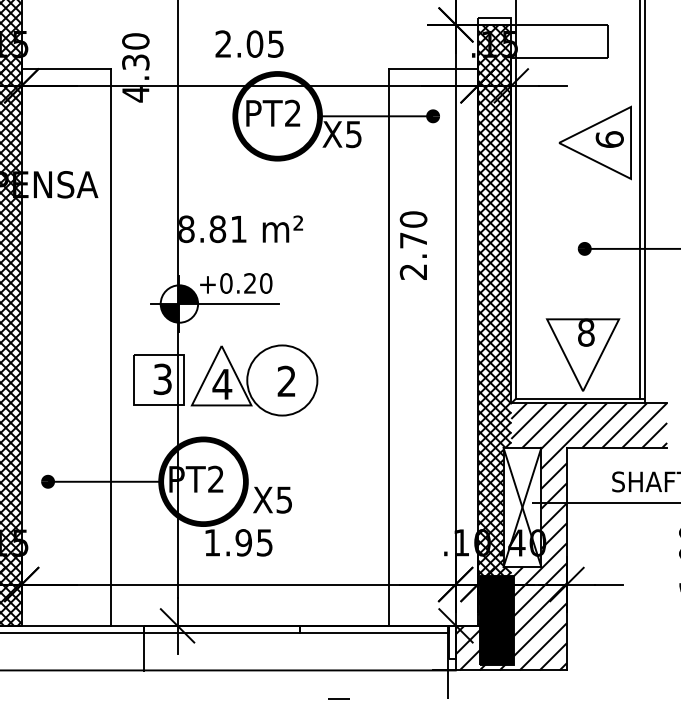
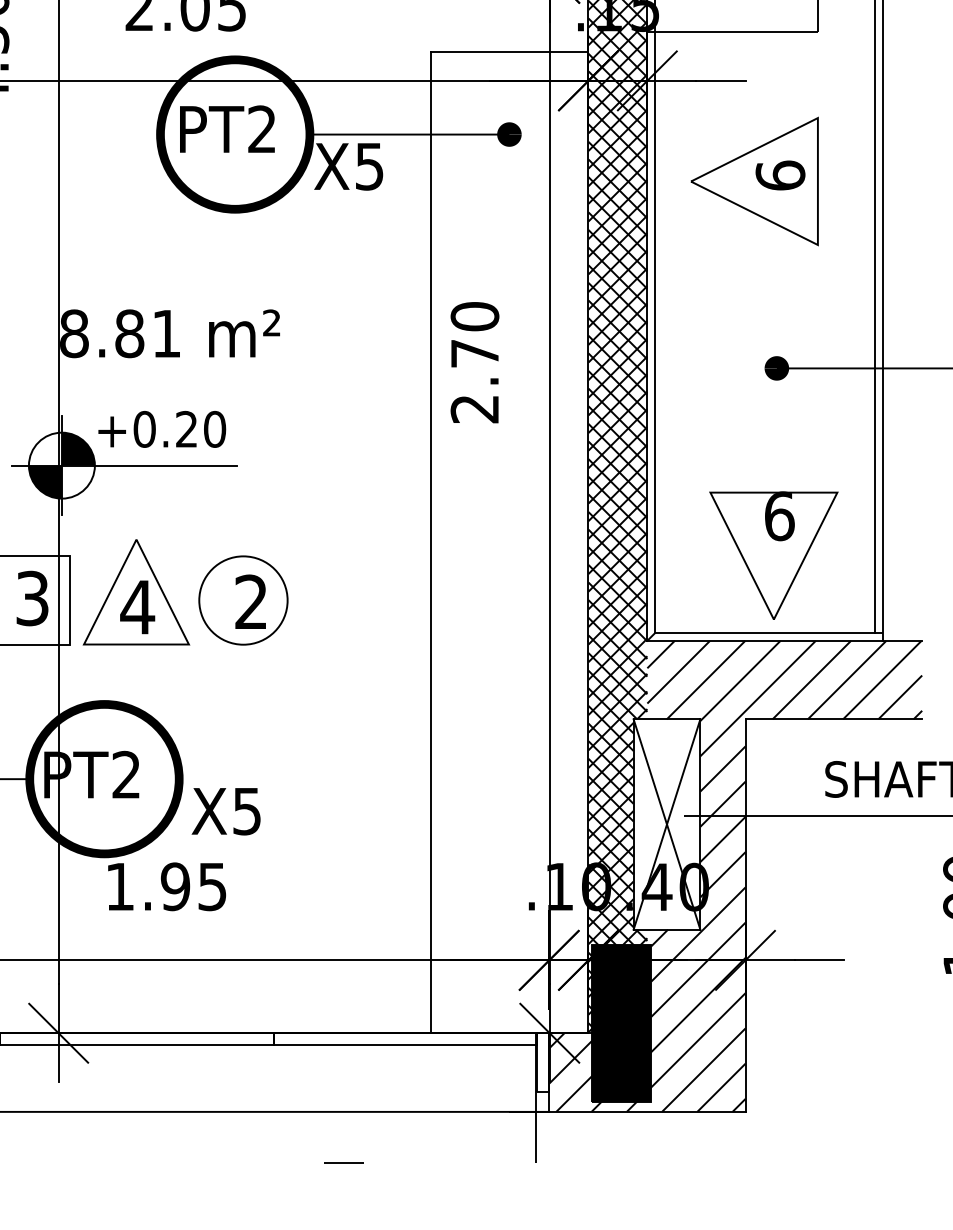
part: (594, 142) -> (753, 180), moved
text: (586, 332) -> (779, 515), 8 -> 6
circle: (282, 380) -> (243, 600), size x0.71

